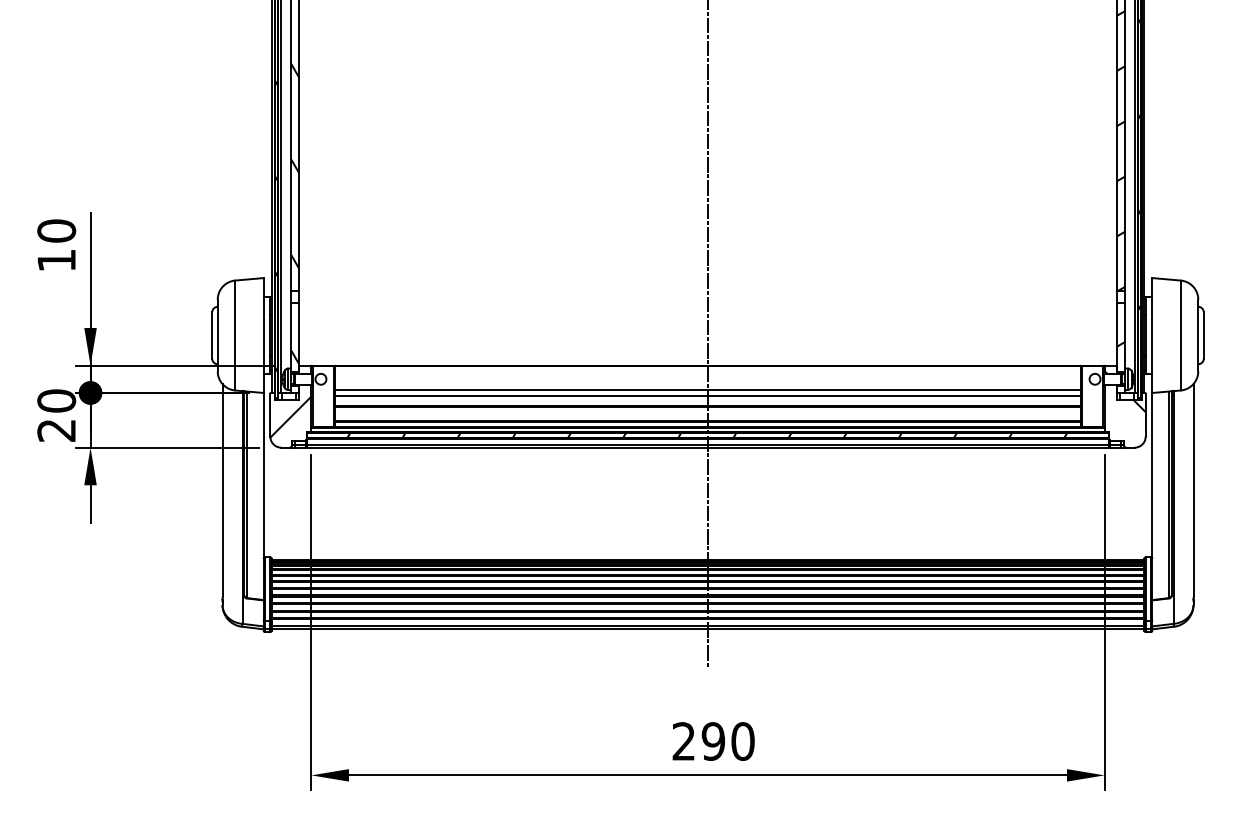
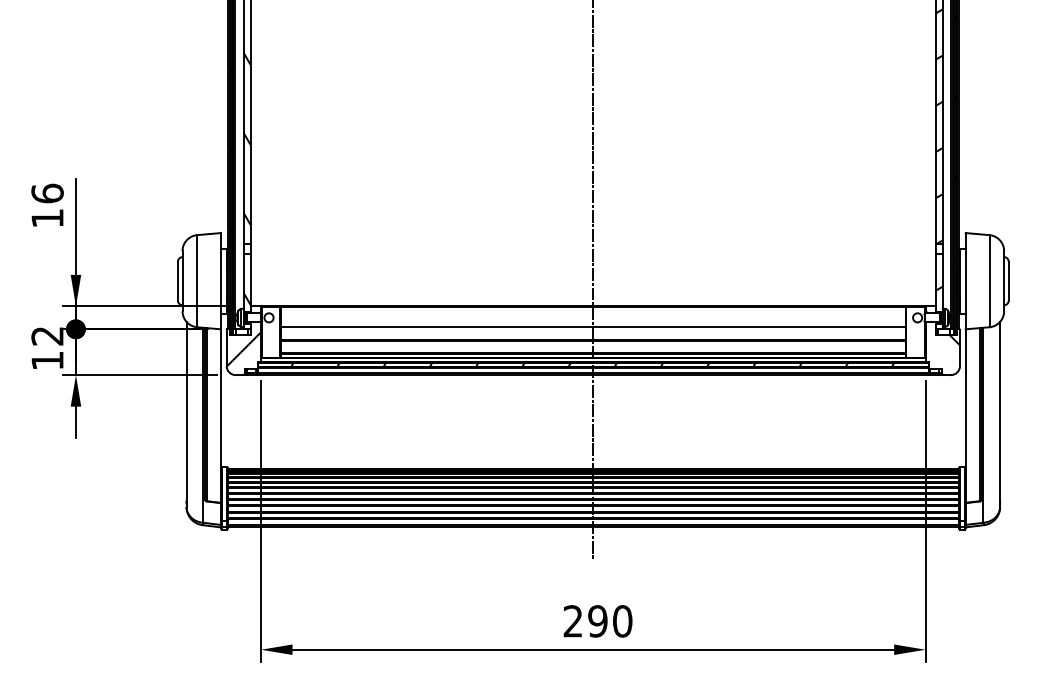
text: (56, 230) -> (47, 193), 10 -> 16
line: (707, 395) -> (592, 331), removed
text: (56, 415) -> (47, 348), 20 -> 12

